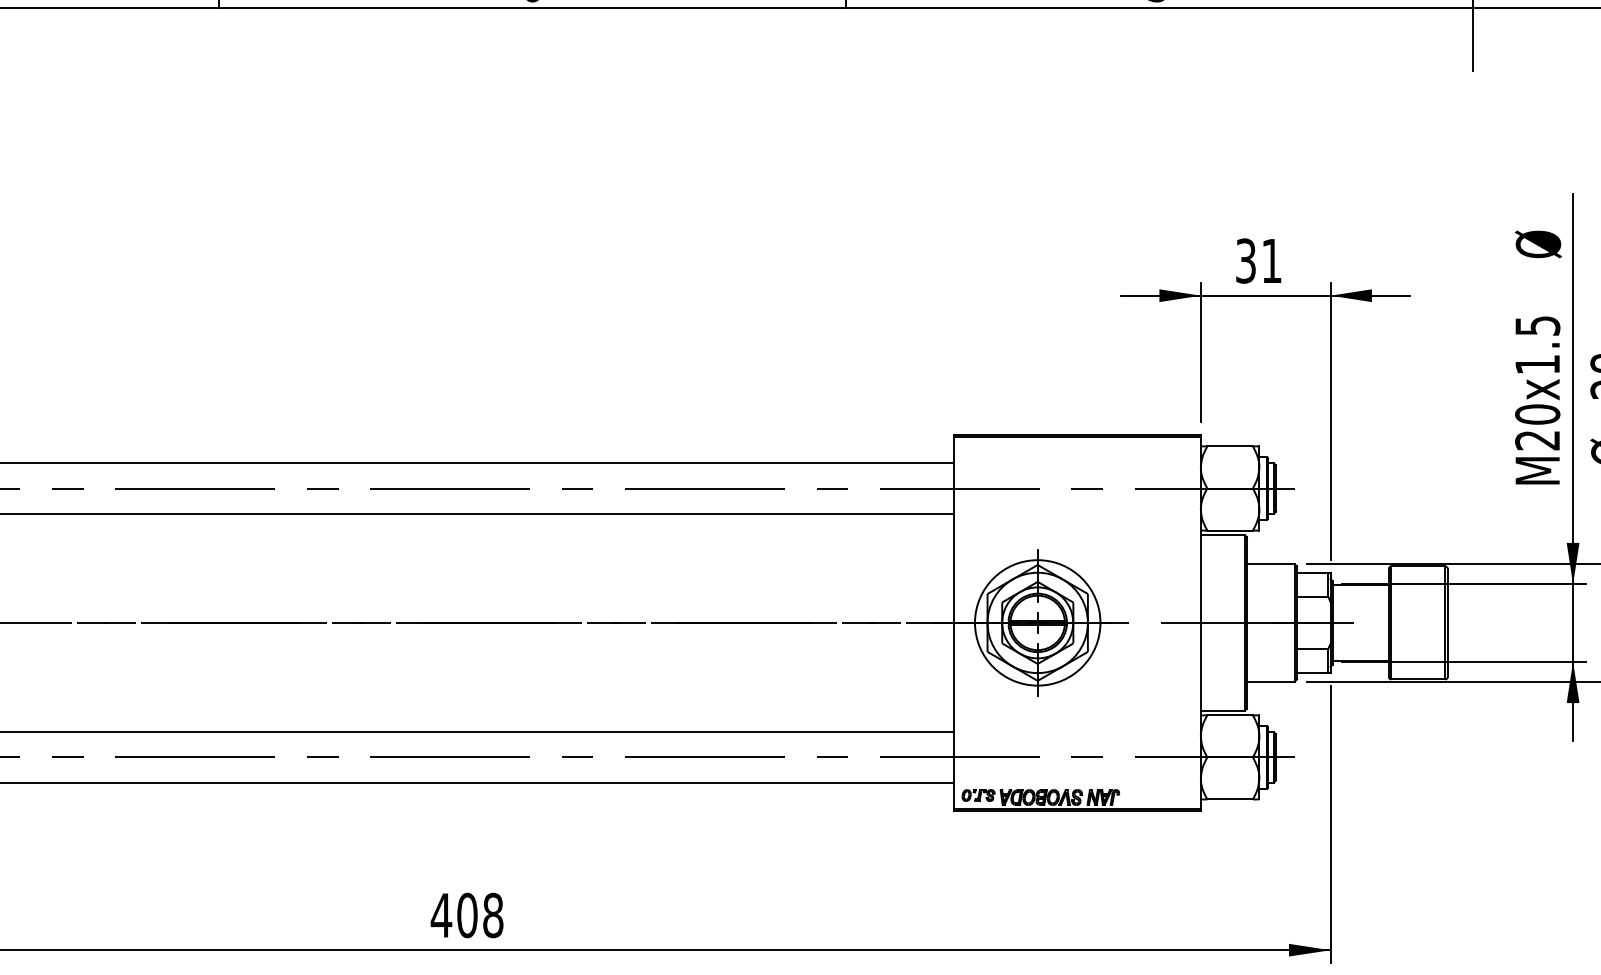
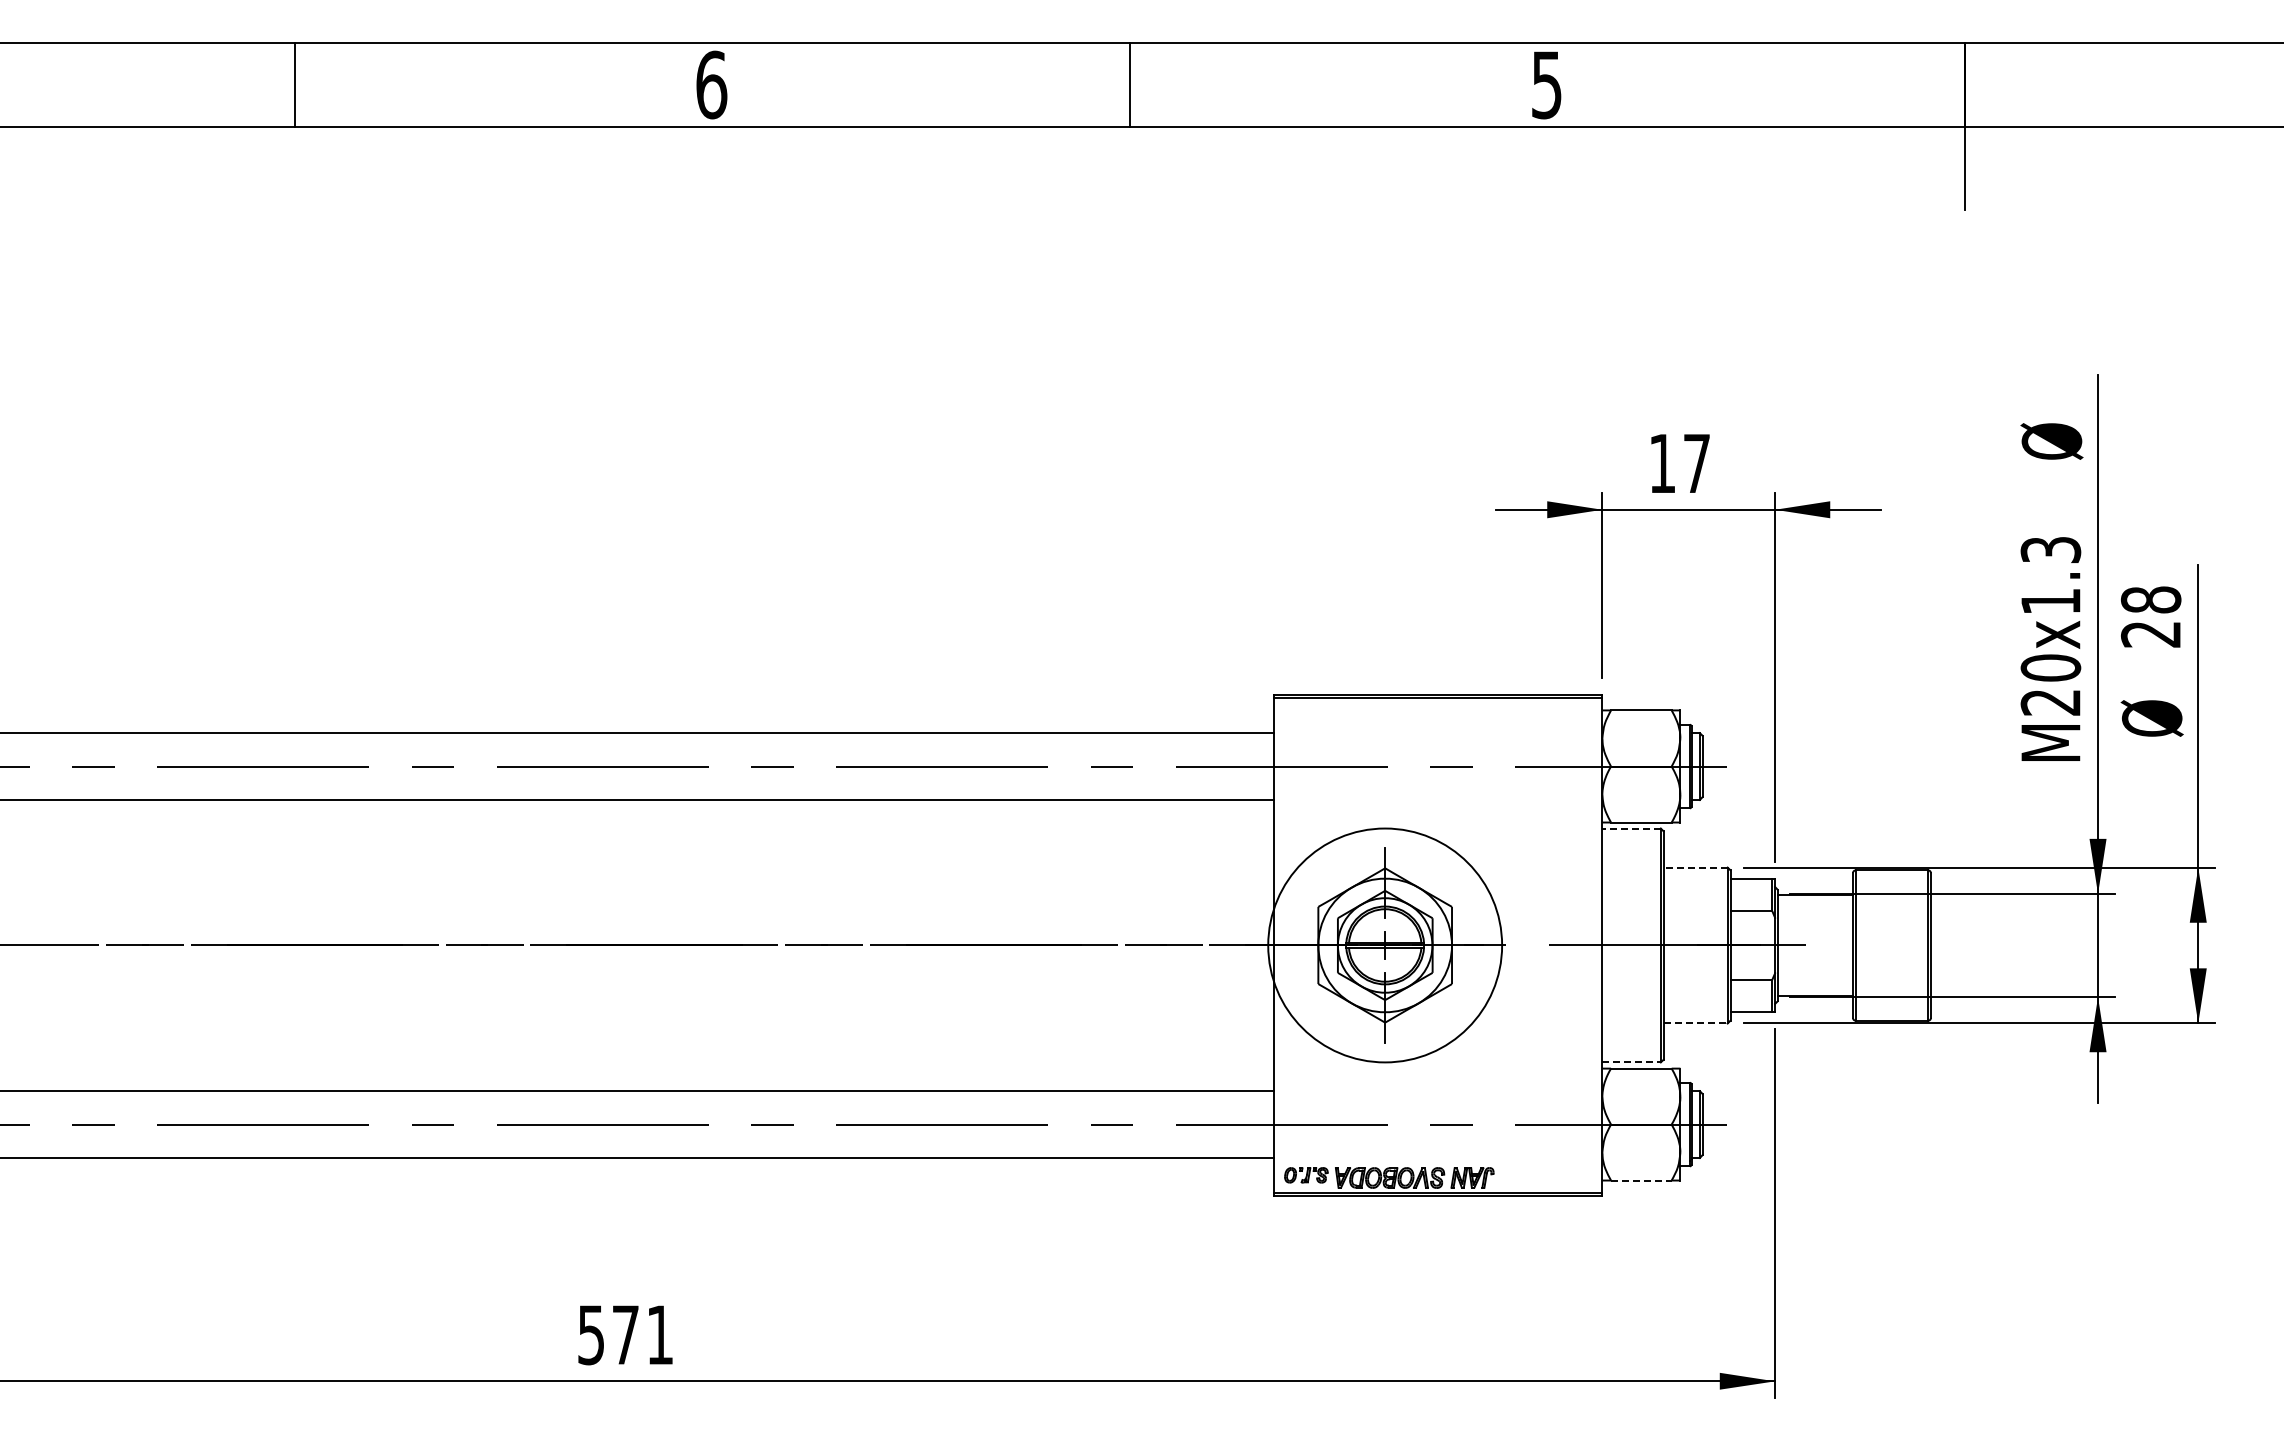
text: (1258, 260) -> (1679, 463), 31 -> 17
text: (1537, 325) -> (2050, 549), M20x1.5 -> M20x1.3
line: (1222, 535) -> (1631, 828), solid -> dashed
line: (1270, 564) -> (1695, 867), solid -> dashed
circle: (1037, 622) -> (1384, 945), size x1.4
line: (1270, 681) -> (1695, 1023), solid -> dashed
line: (1223, 710) -> (1632, 1062), solid -> dashed
line: (1230, 799) -> (1641, 1180), solid -> dashed
text: (467, 915) -> (625, 1334), 408 -> 571

